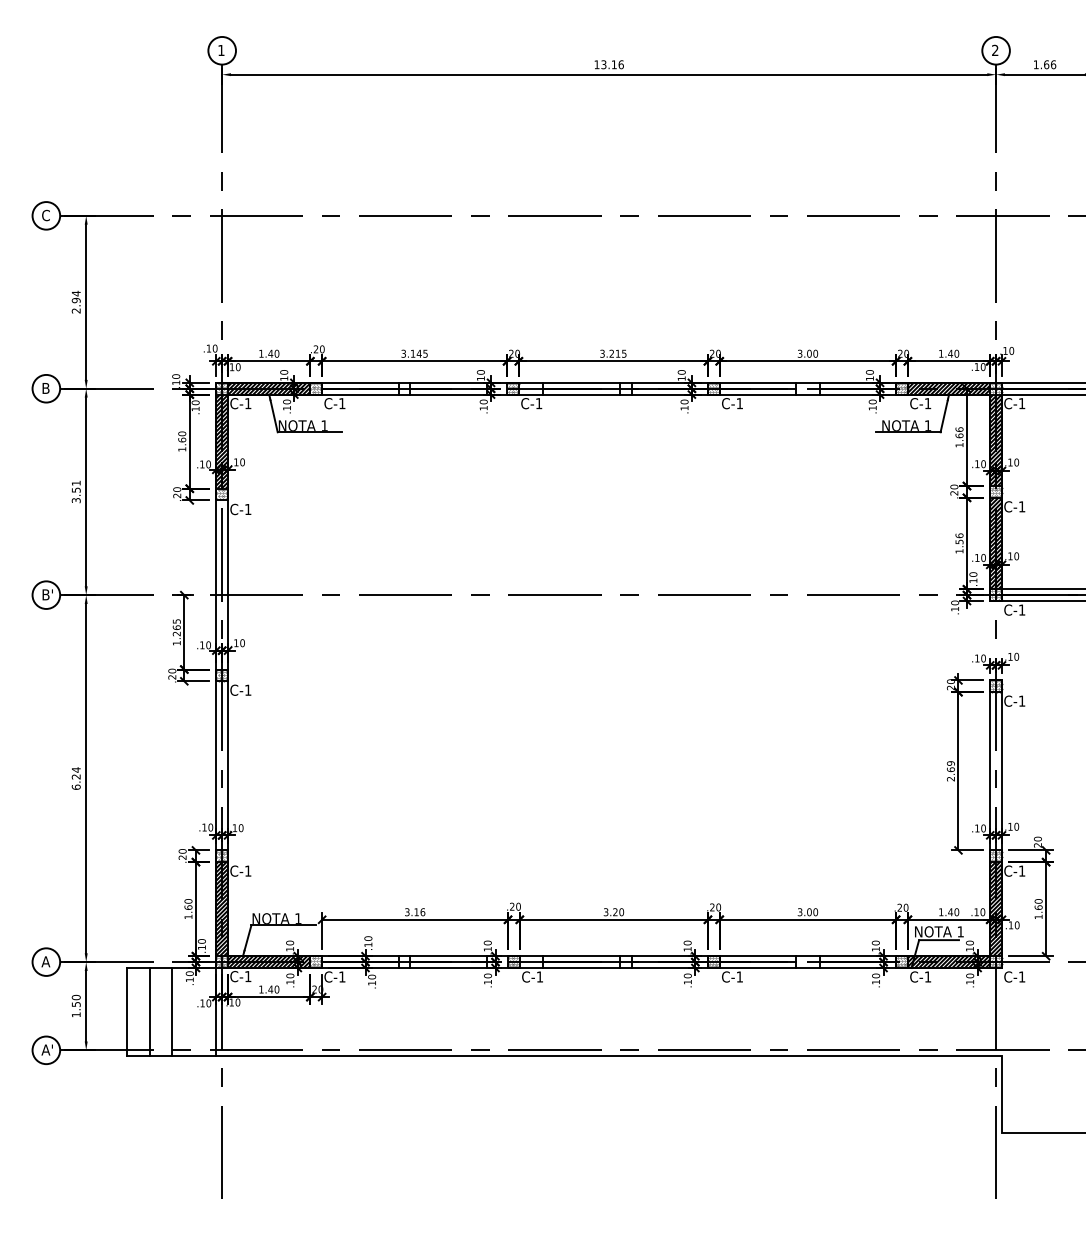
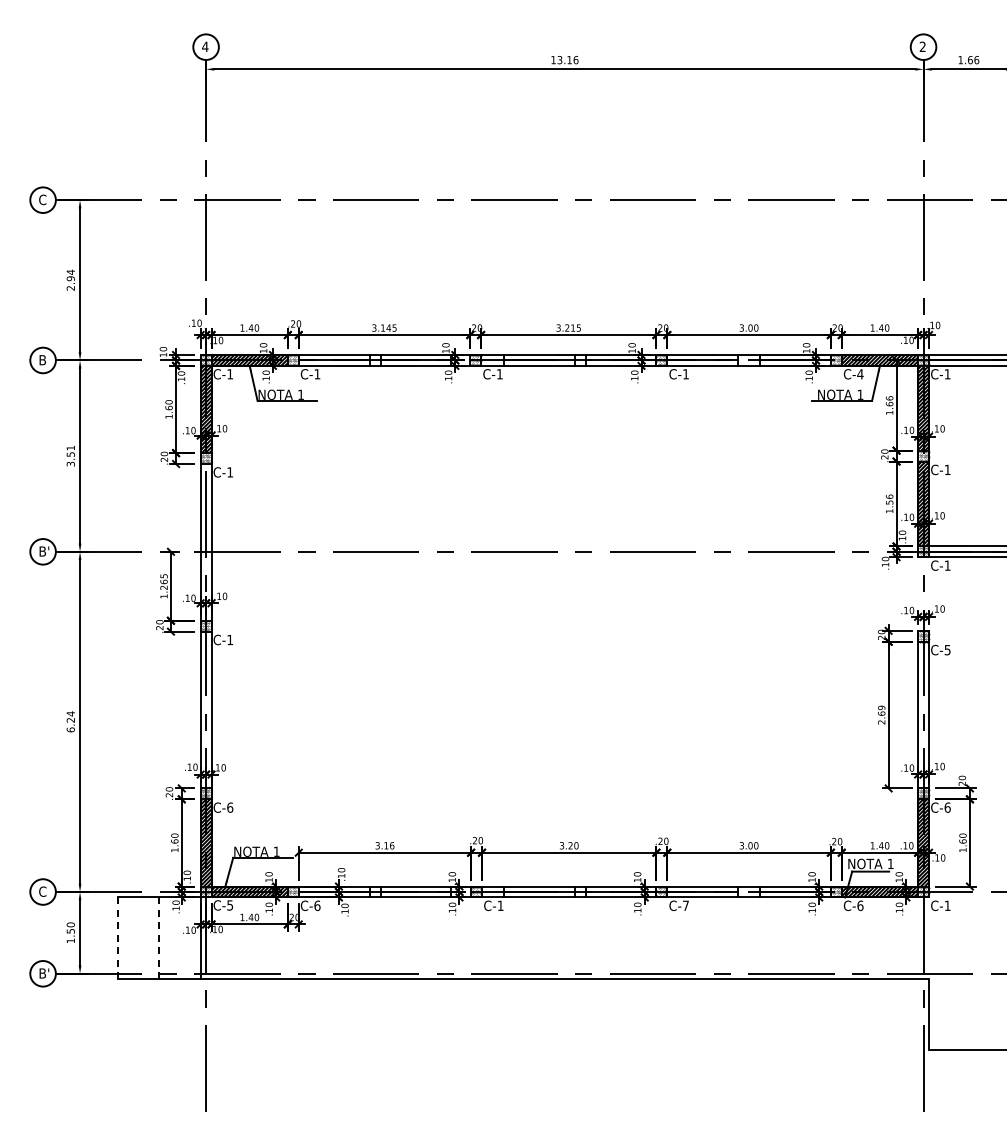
text: (221, 50) -> (205, 46), 1 -> 4
text: (928, 403) -> (860, 374), C-1 -> C-4
text: (1021, 701) -> (947, 650), C-1 -> C-5
text: (248, 870) -> (230, 807), C-1 -> C-6
text: (1021, 870) -> (947, 807), C-1 -> C-6
text: (45, 961) -> (42, 891), A -> C
text: (248, 976) -> (230, 905), C-1 -> C-5
text: (342, 976) -> (317, 905), C-1 -> C-6
text: (739, 976) -> (685, 905), C-1 -> C-7
text: (928, 976) -> (860, 905), C-1 -> C-6
line: (126, 1012) -> (117, 938), solid -> dashed
line: (150, 1012) -> (139, 938), removed
line: (171, 1012) -> (159, 938), solid -> dashed
text: (45, 1050) -> (42, 973), A' -> B'

